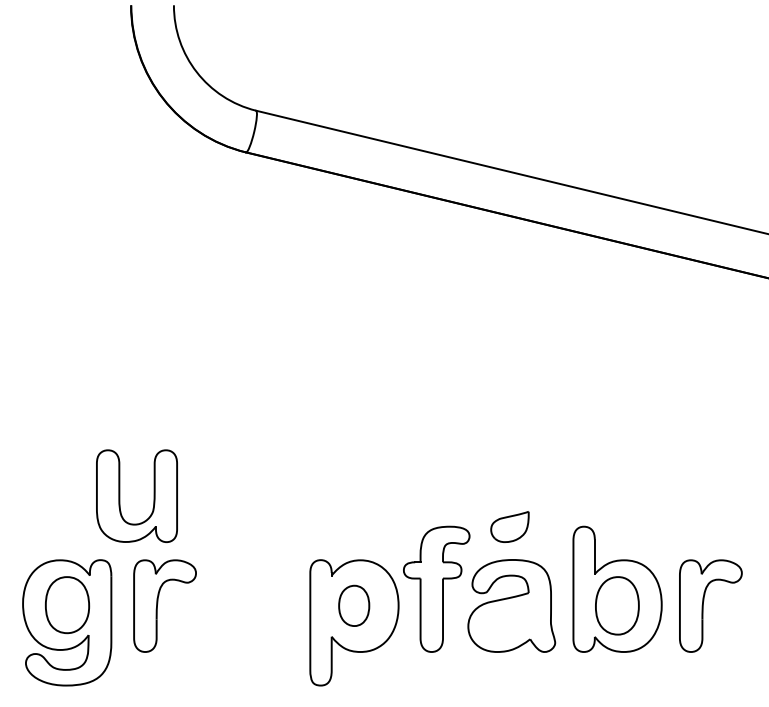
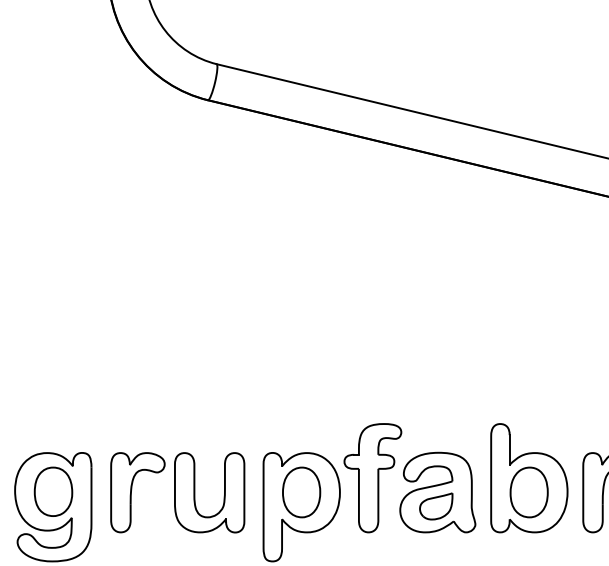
part: (120, 495) -> (195, 492), moved
part: (509, 526) -> (435, 506), moved
part: (353, 605) -> (300, 492), size x1.43

